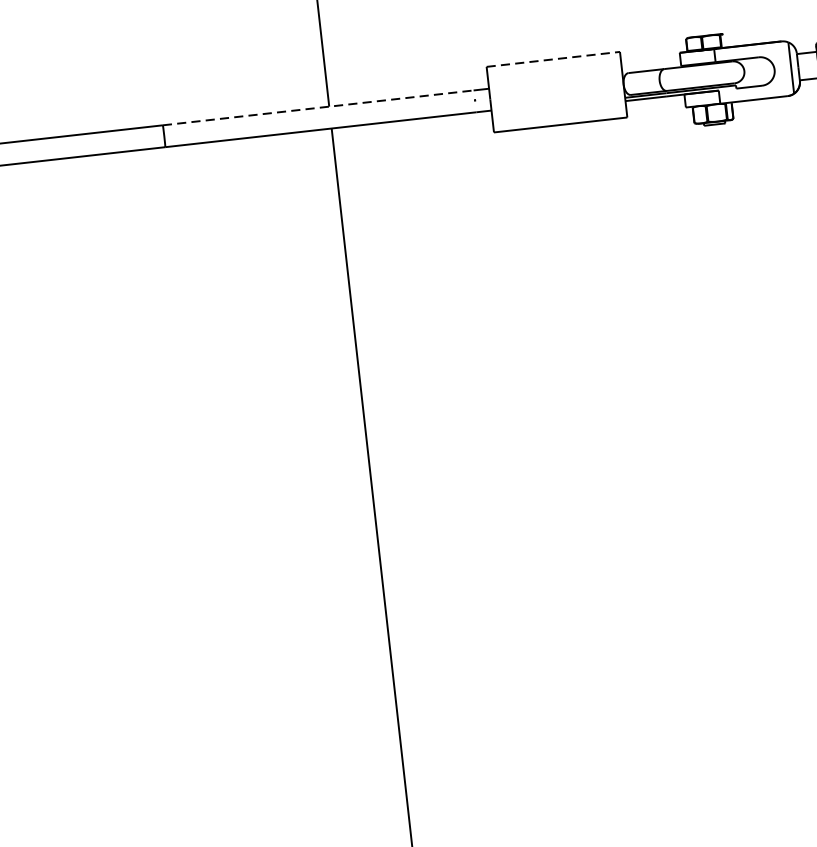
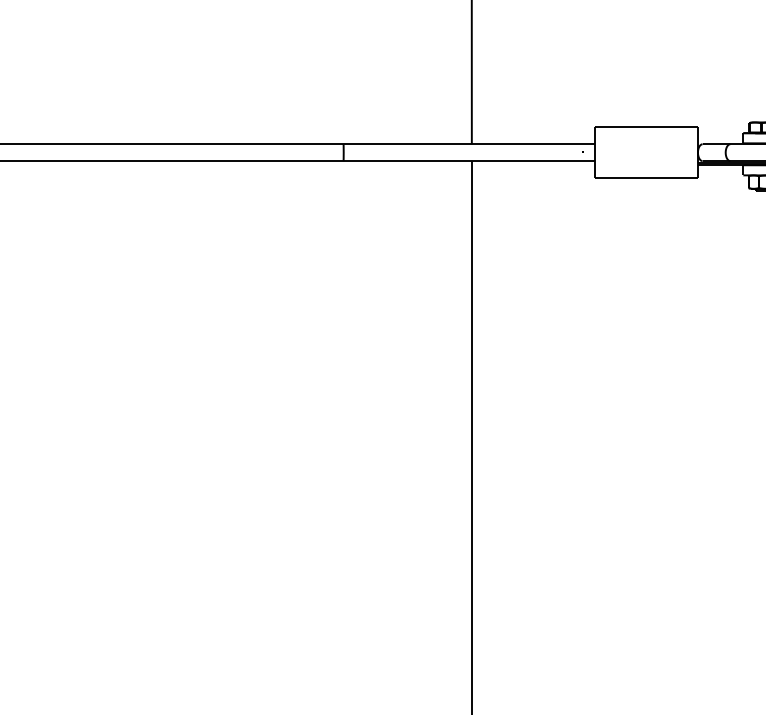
line: (554, 59) -> (647, 127), dashed -> solid
line: (318, 108) -> (463, 144), dashed -> solid

